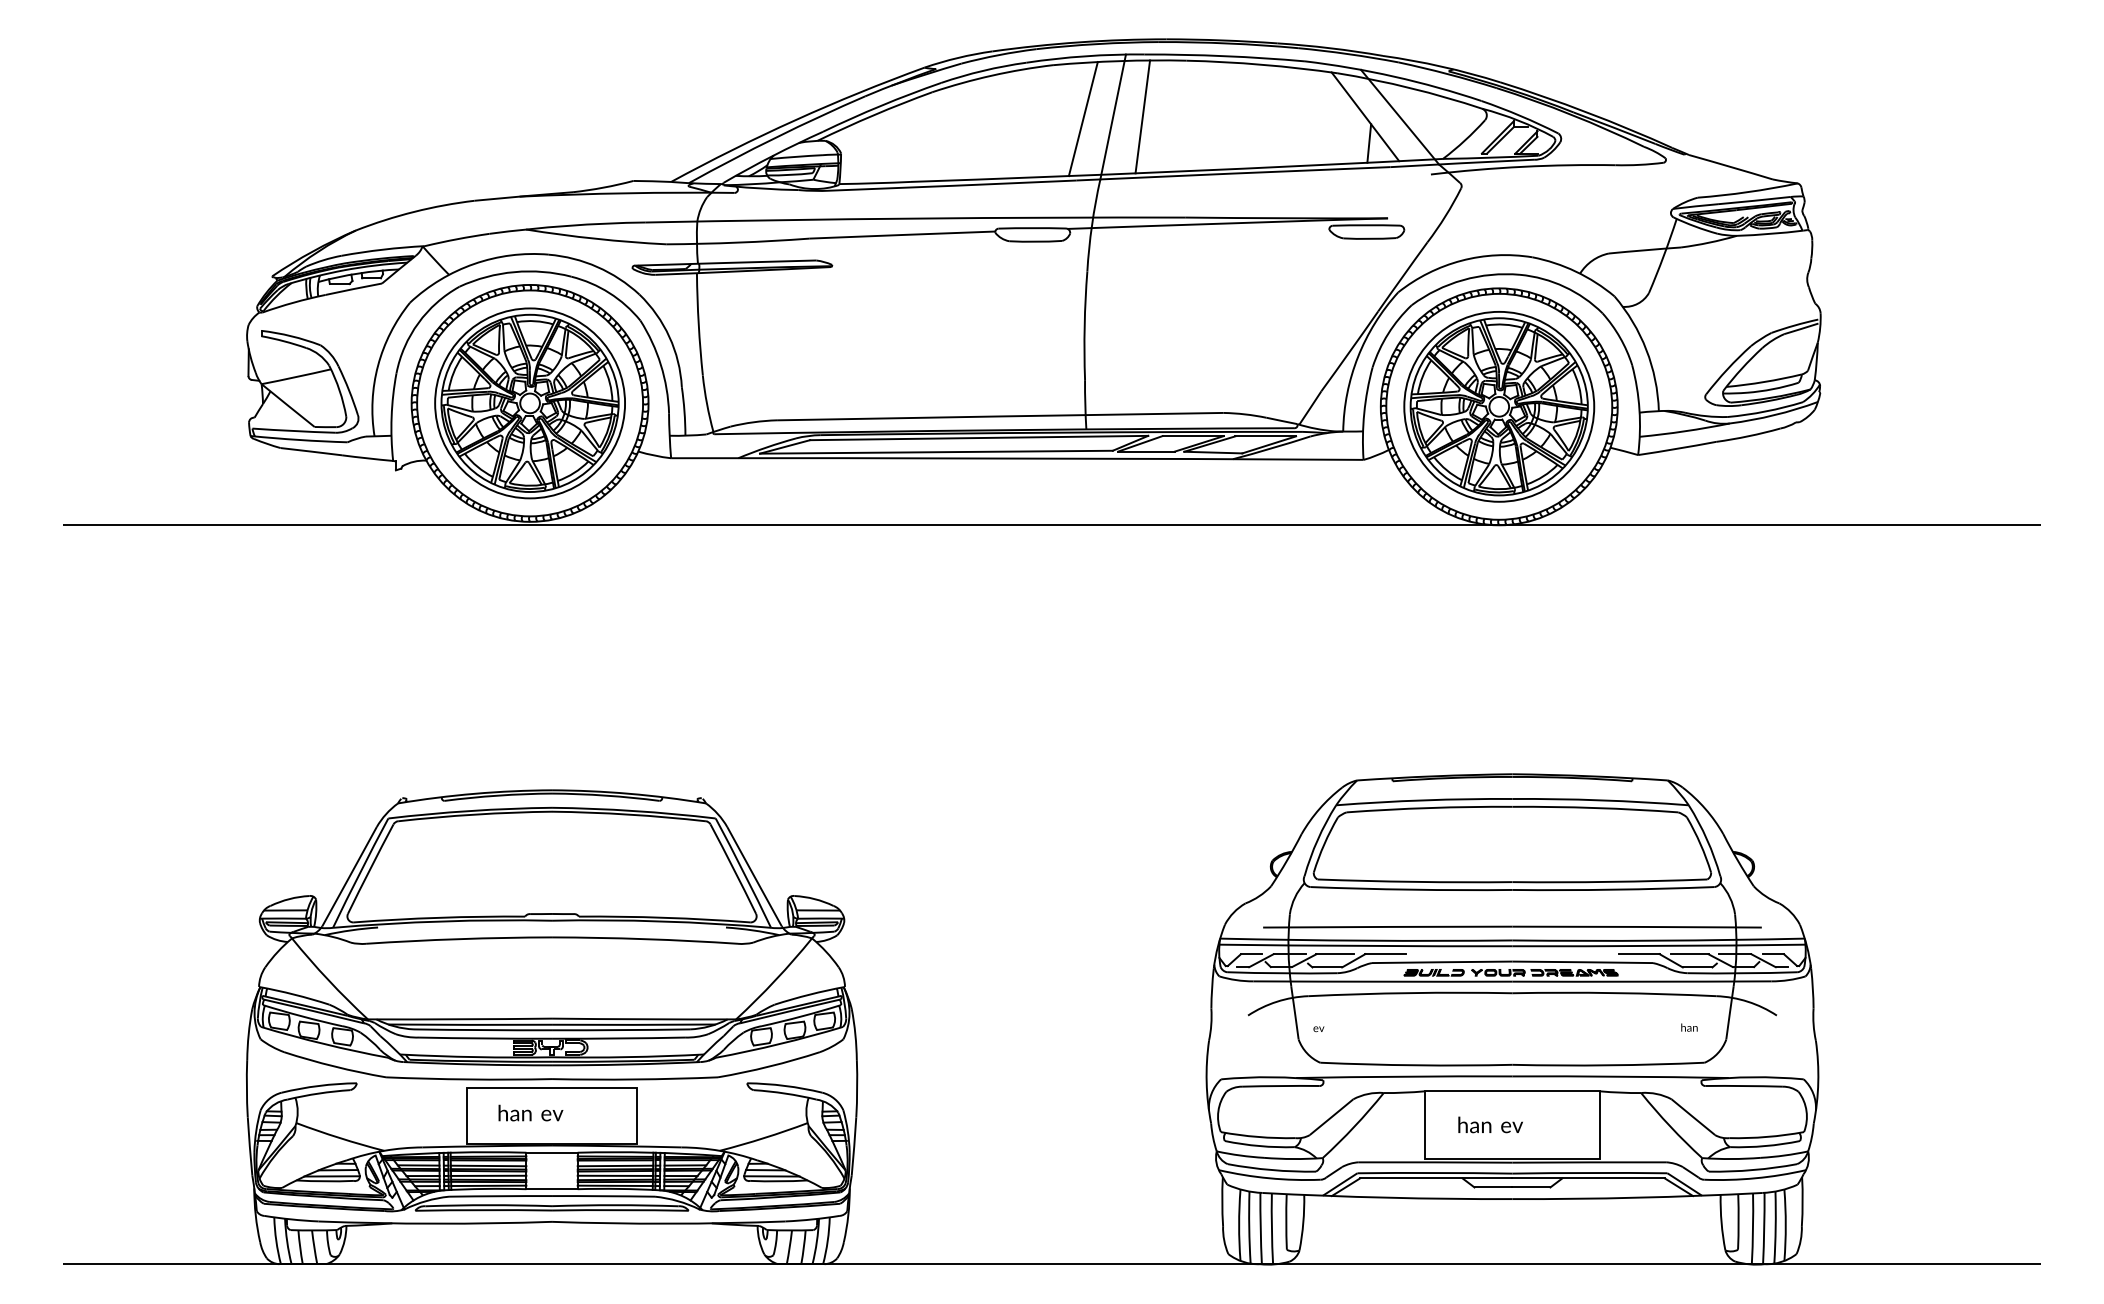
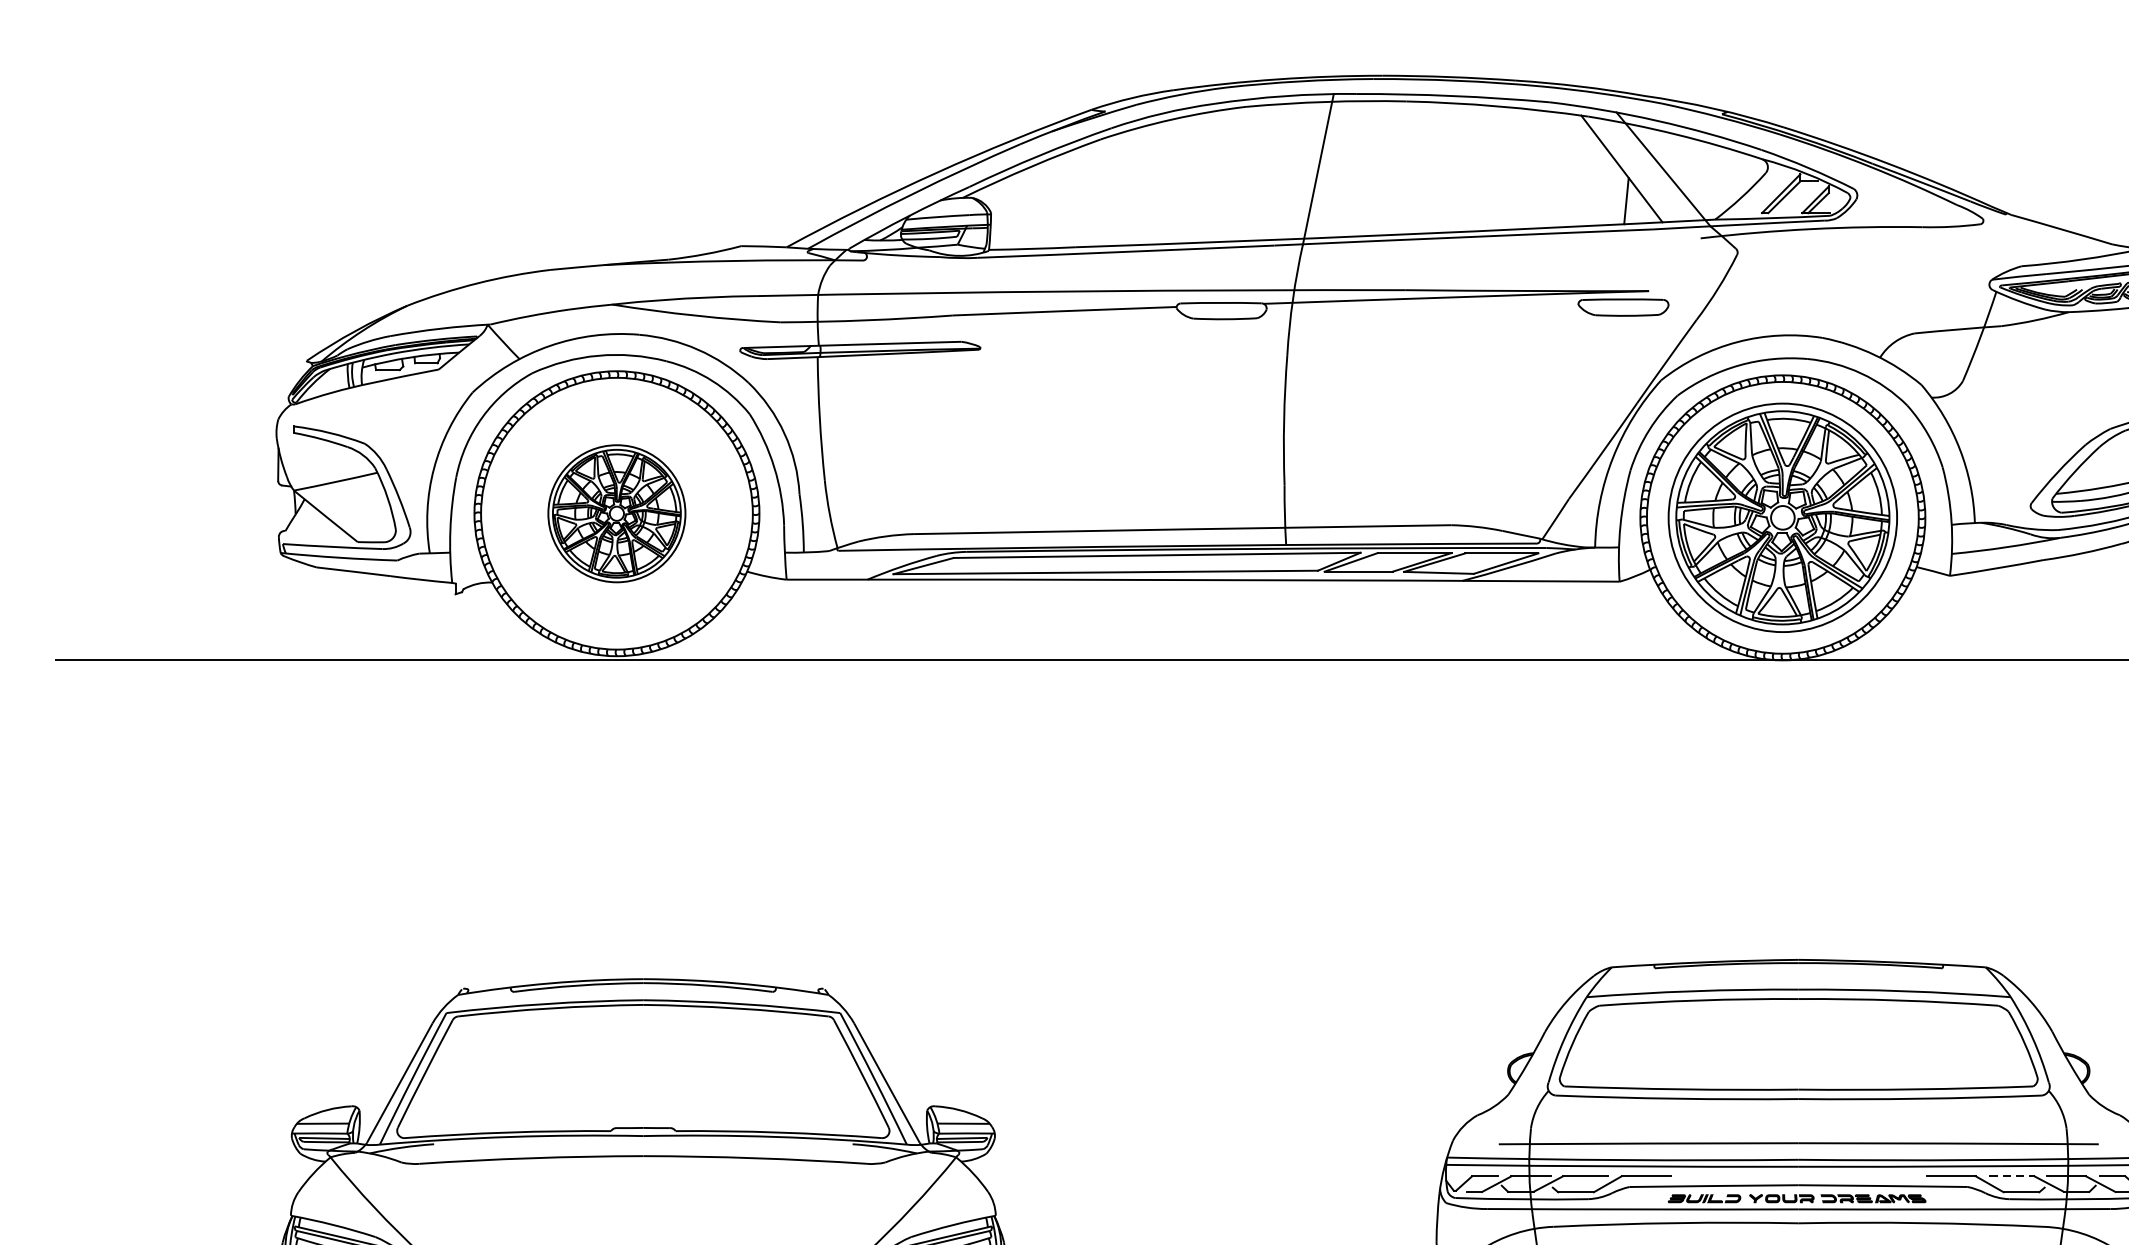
line: (1142, 116) -> (1353, 168), removed
line: (1082, 119) -> (1281, 172), removed
part: (529, 403) -> (616, 513), size x0.6
line: (1689, 954) -> (2011, 1176), solid -> dashed

